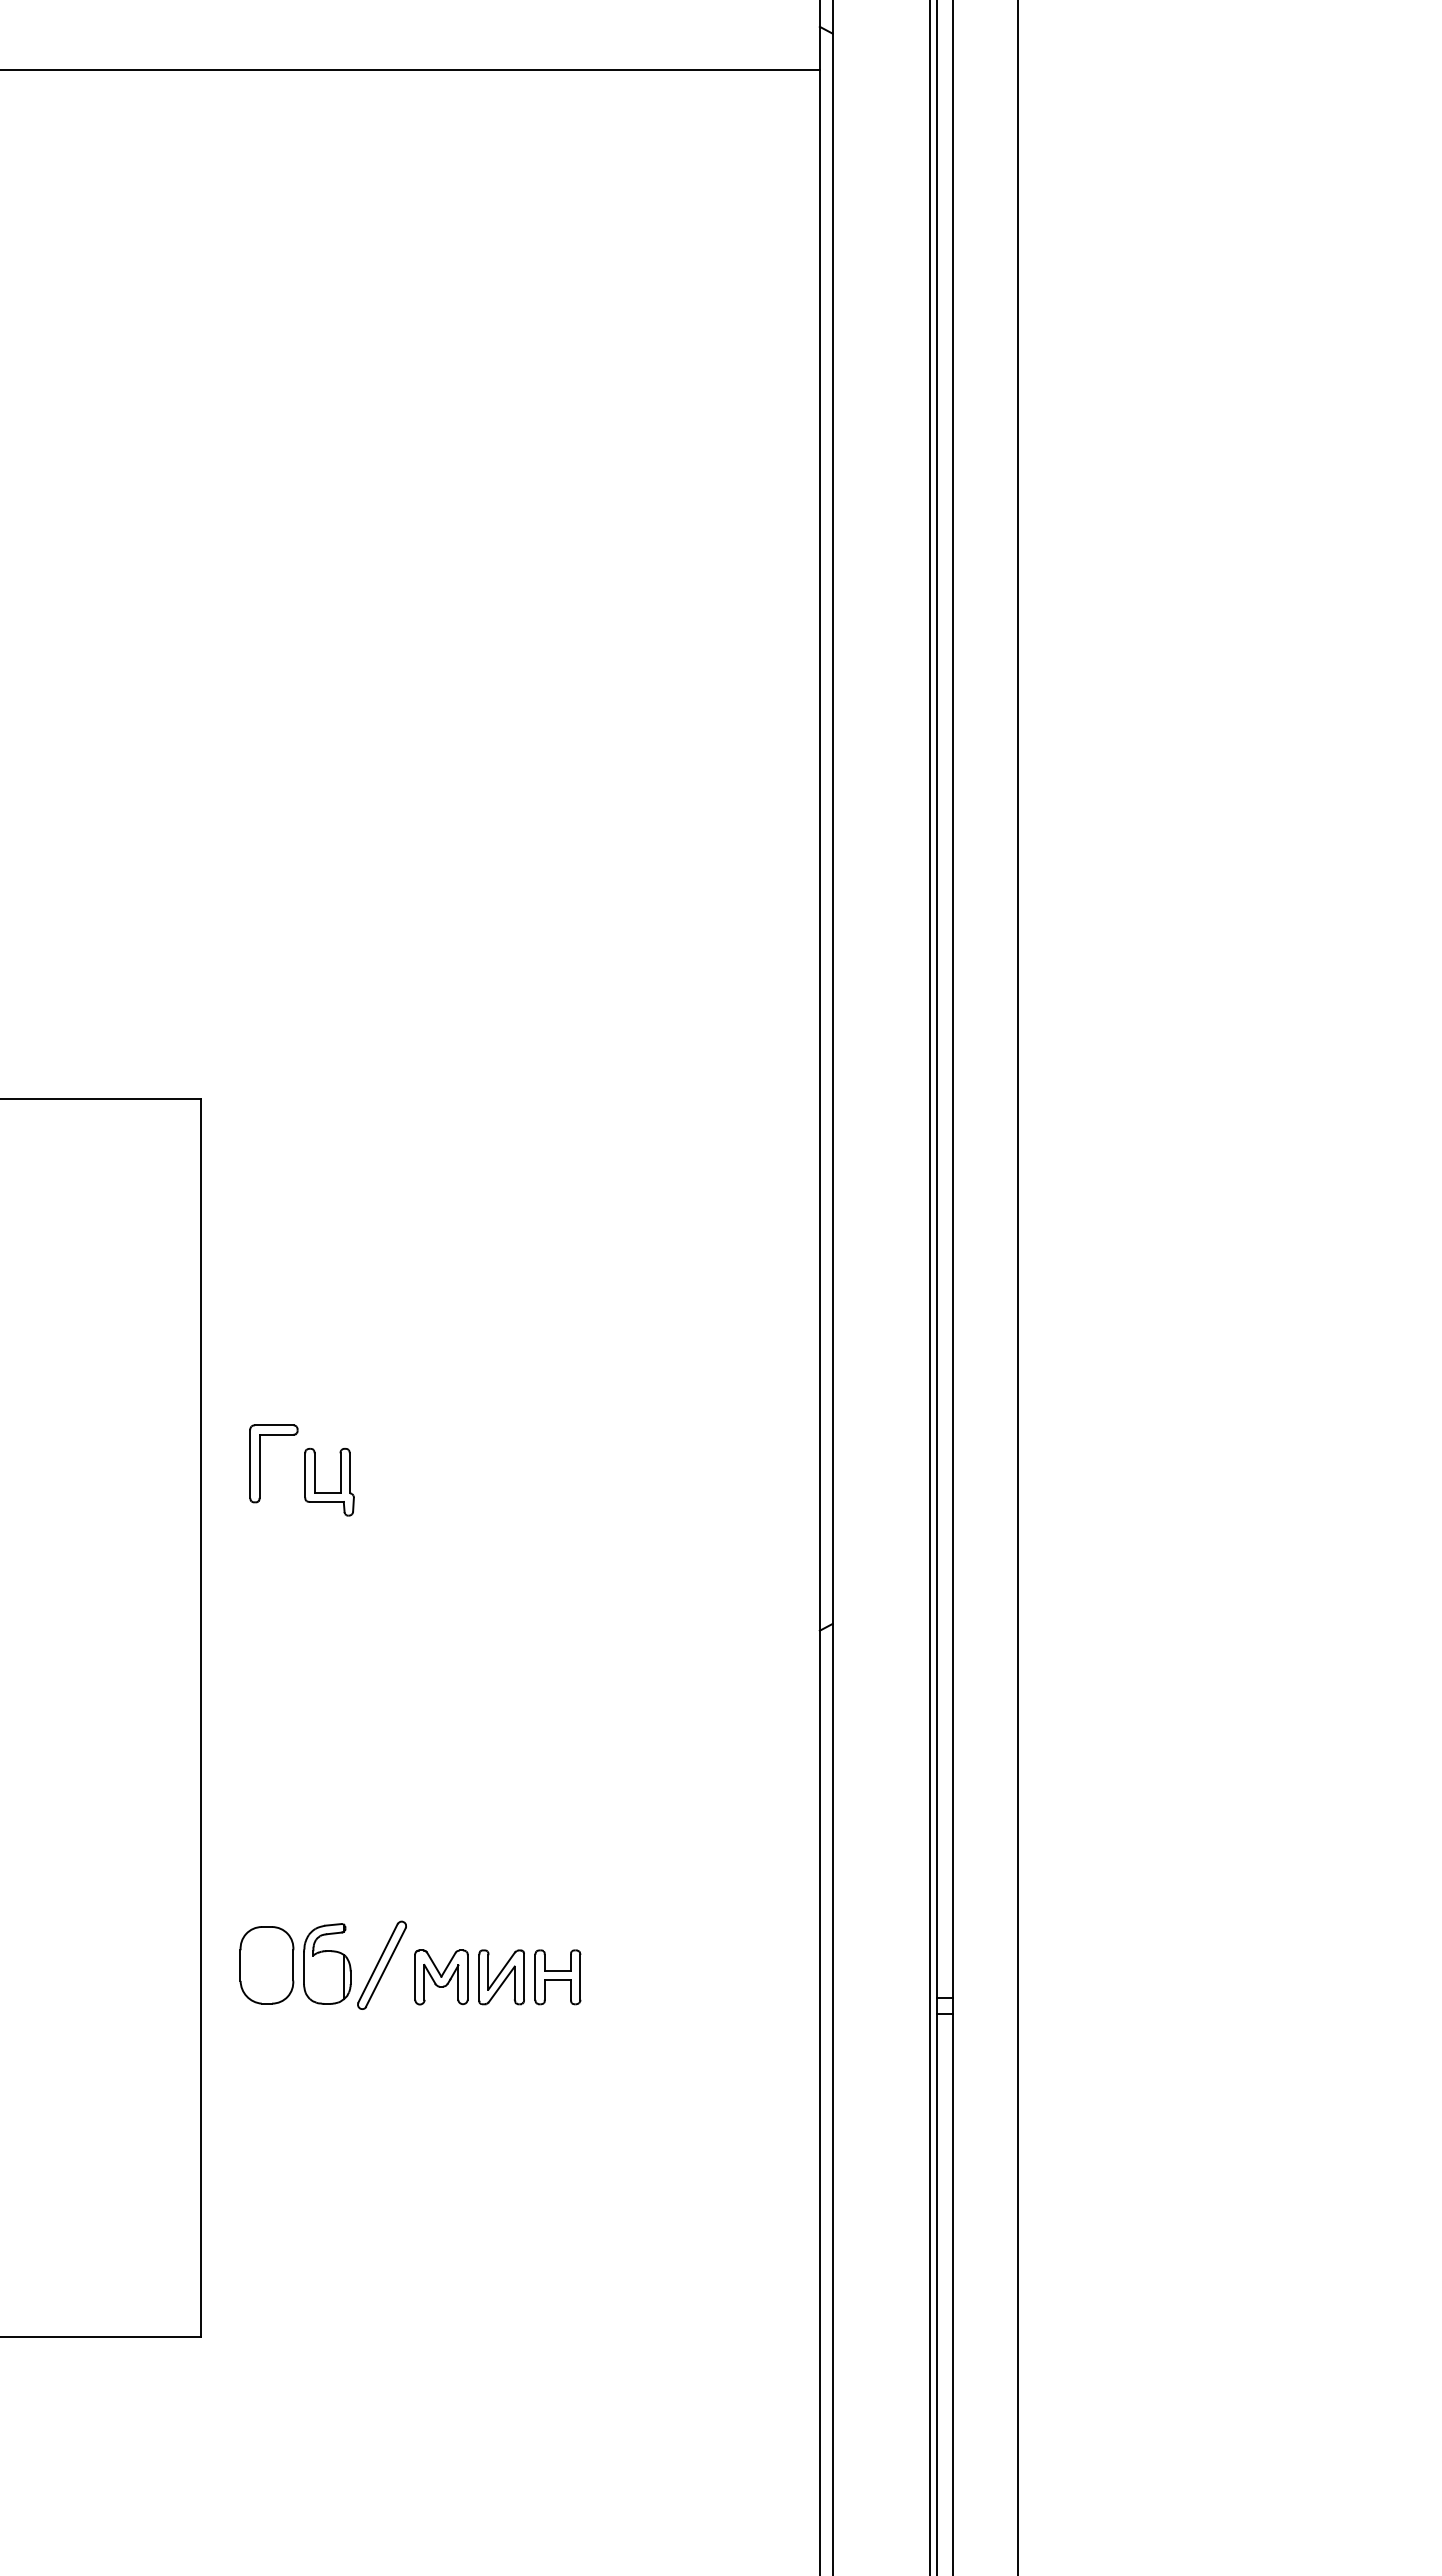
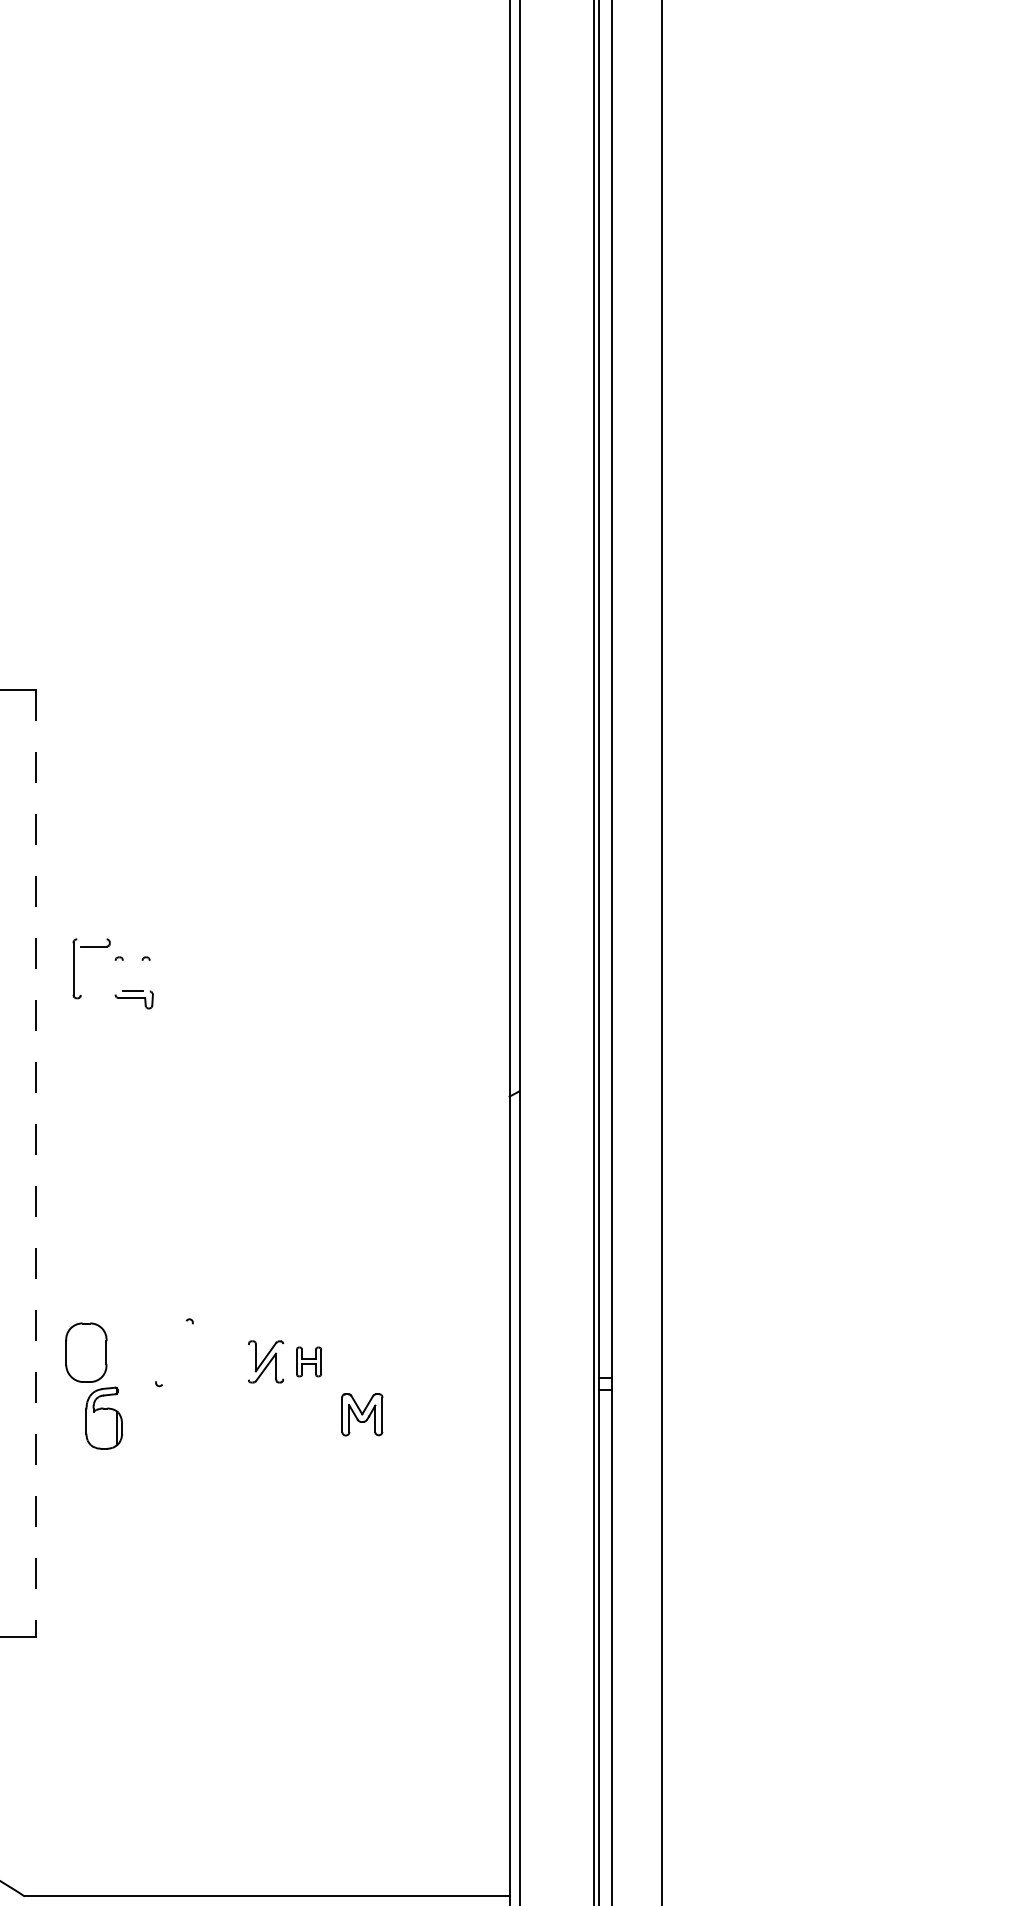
line: (274, 1425) -> (92, 939), removed
line: (259, 1465) -> (80, 970), removed
line: (314, 1473) -> (122, 976), removed
line: (340, 1473) -> (142, 976), removed
line: (349, 1473) -> (149, 976), removed
line: (305, 1475) -> (115, 977), removed
line: (200, 1718) -> (35, 1163), solid -> dashed
part: (327, 1963) -> (104, 1417), moved
line: (377, 1963) -> (170, 1351), removed
line: (385, 1967) -> (177, 1354), removed
line: (524, 1976) -> (283, 1361), removed
part: (441, 1977) -> (362, 1414), moved
line: (479, 1977) -> (249, 1362), removed
part: (557, 1977) -> (308, 1362), size x0.7

